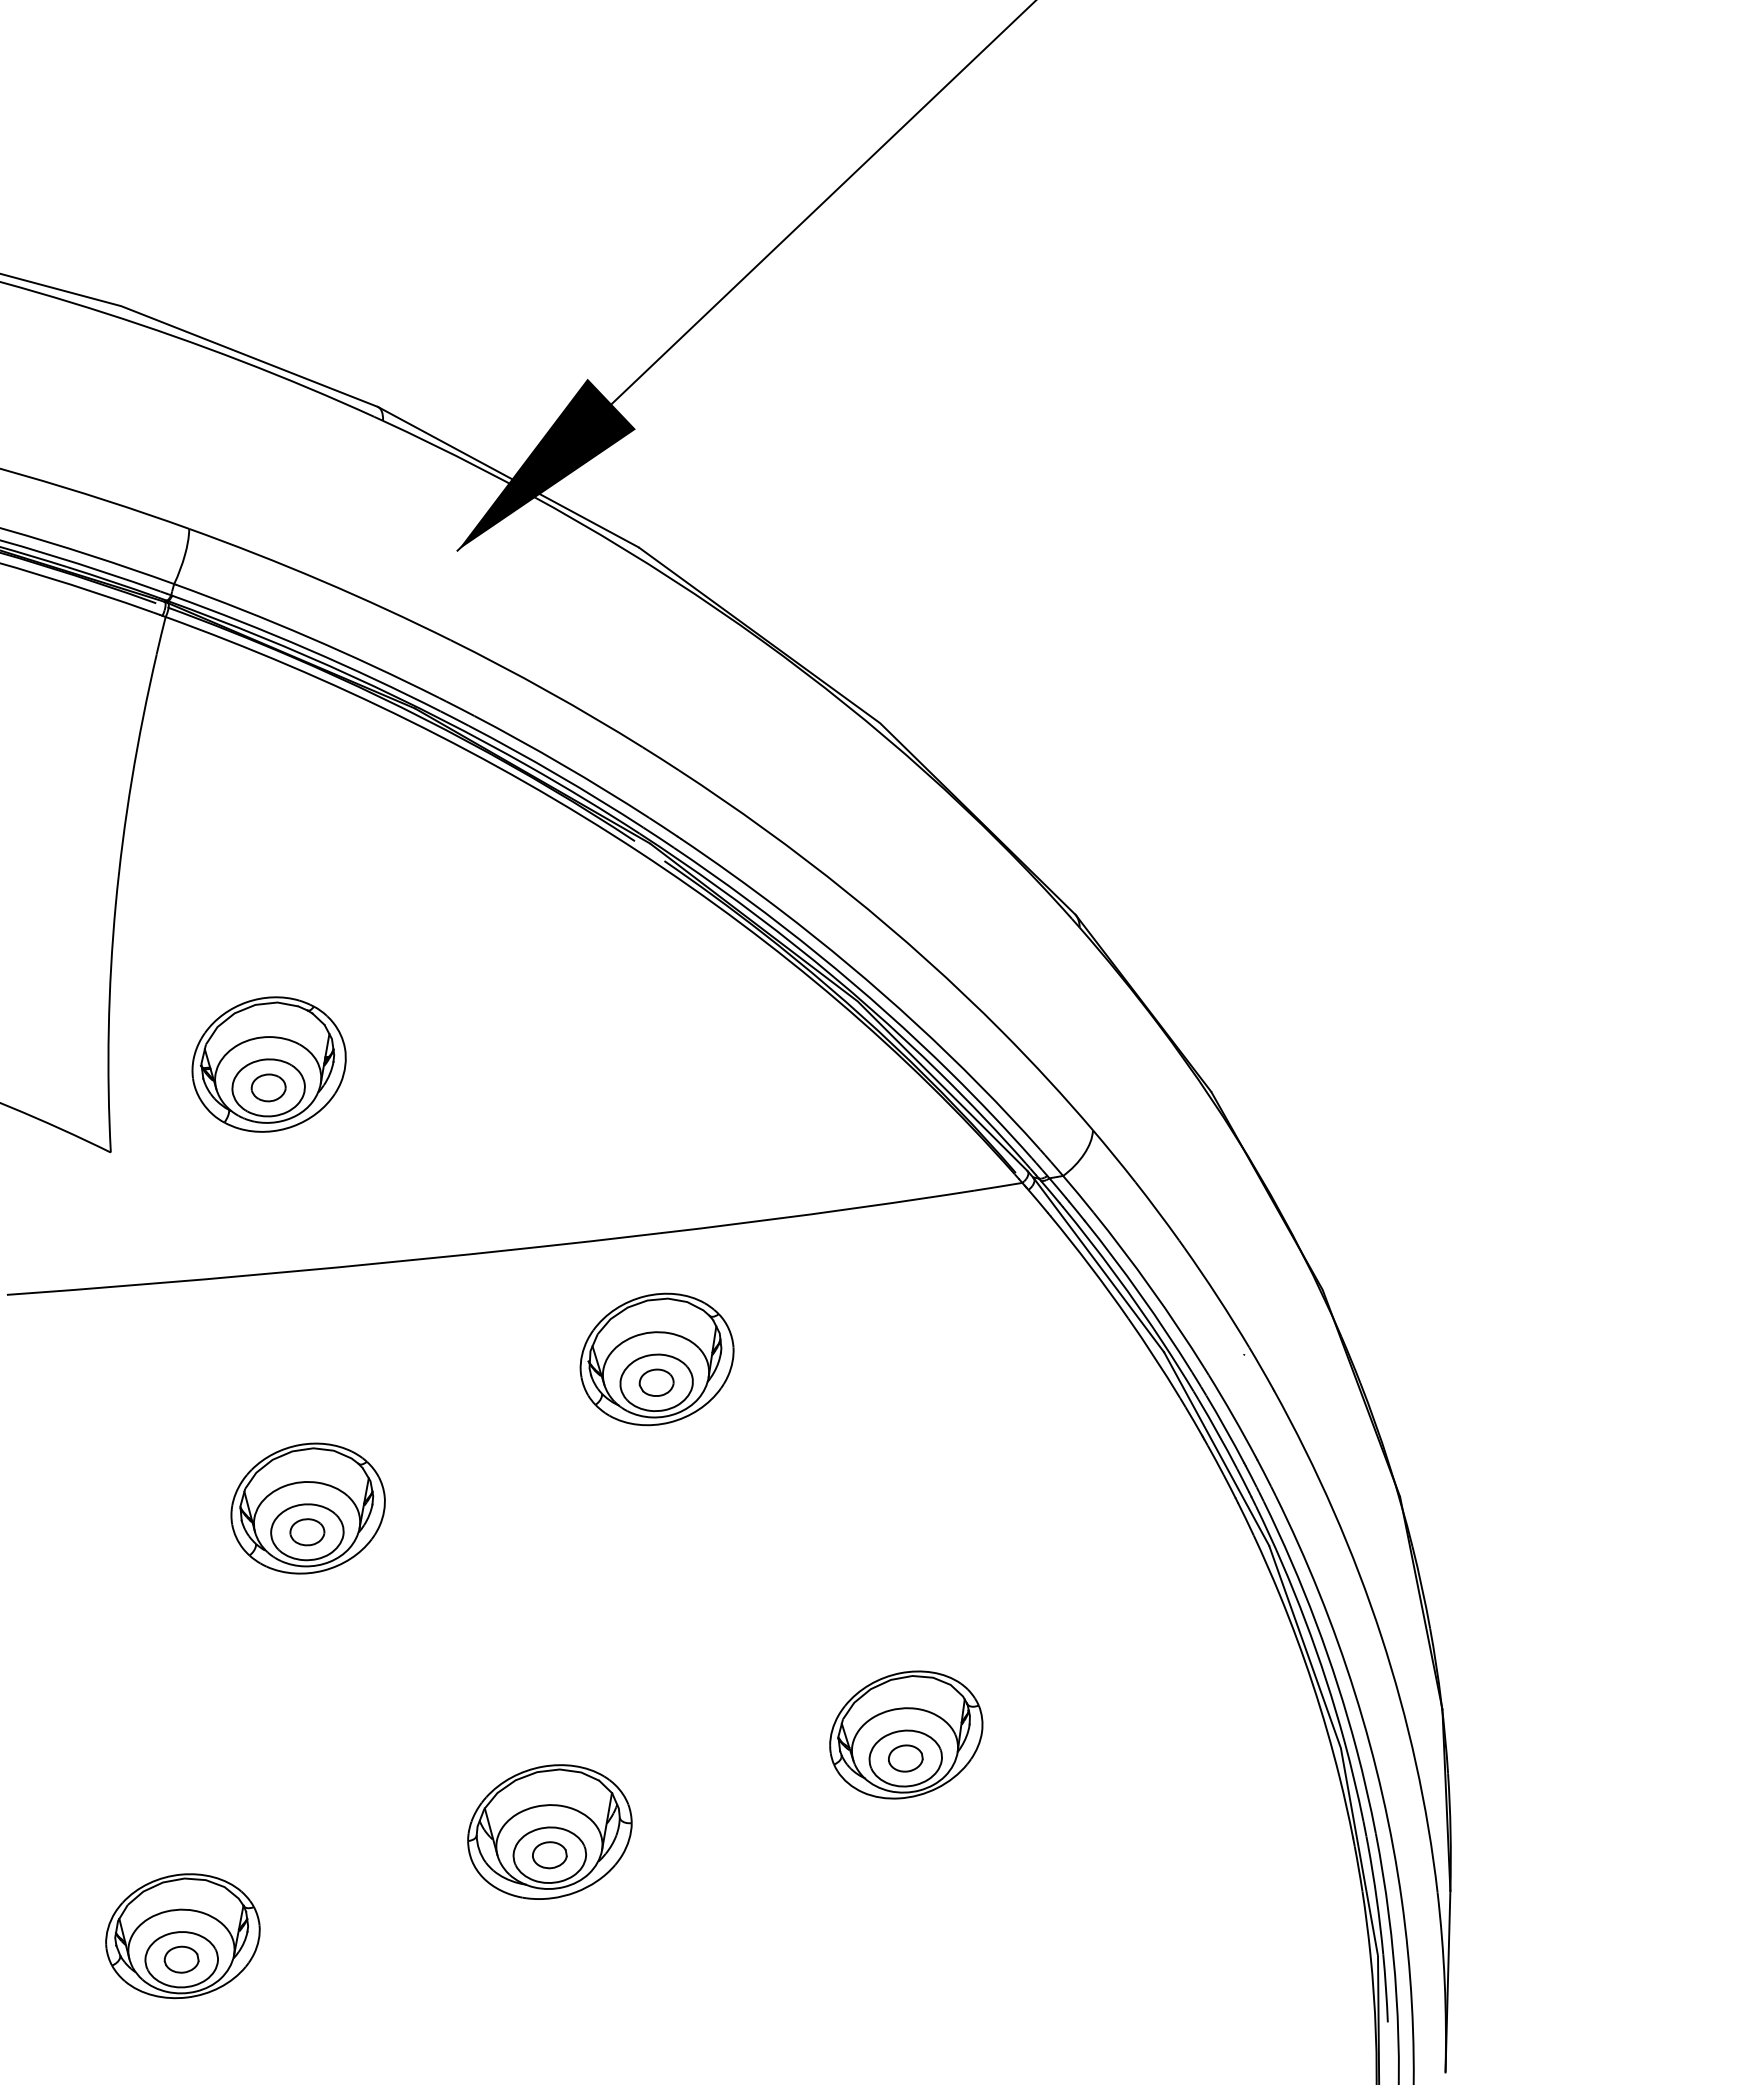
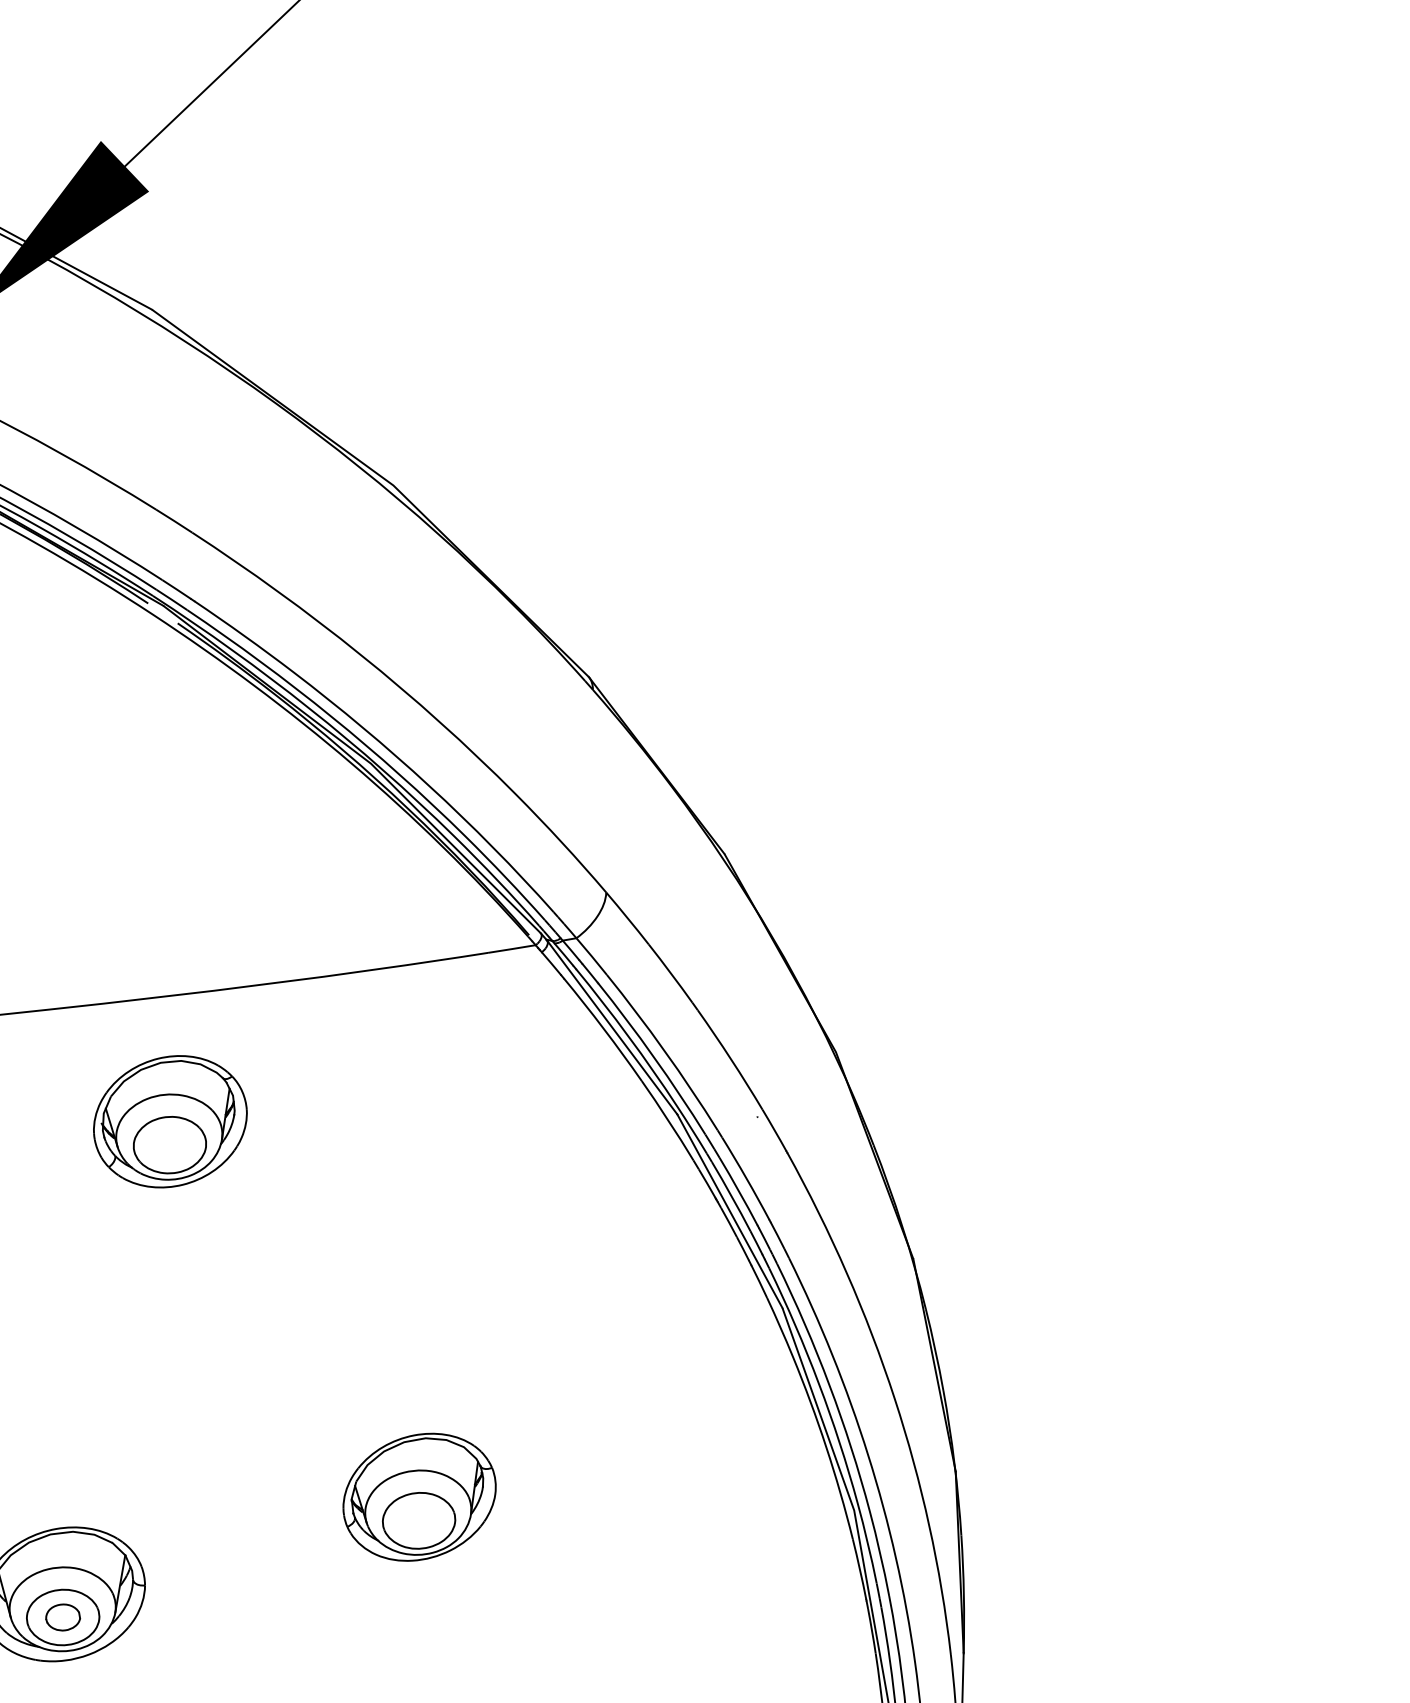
part: (656, 1382) -> (169, 1144), removed
part: (905, 1758) -> (418, 1520), removed

